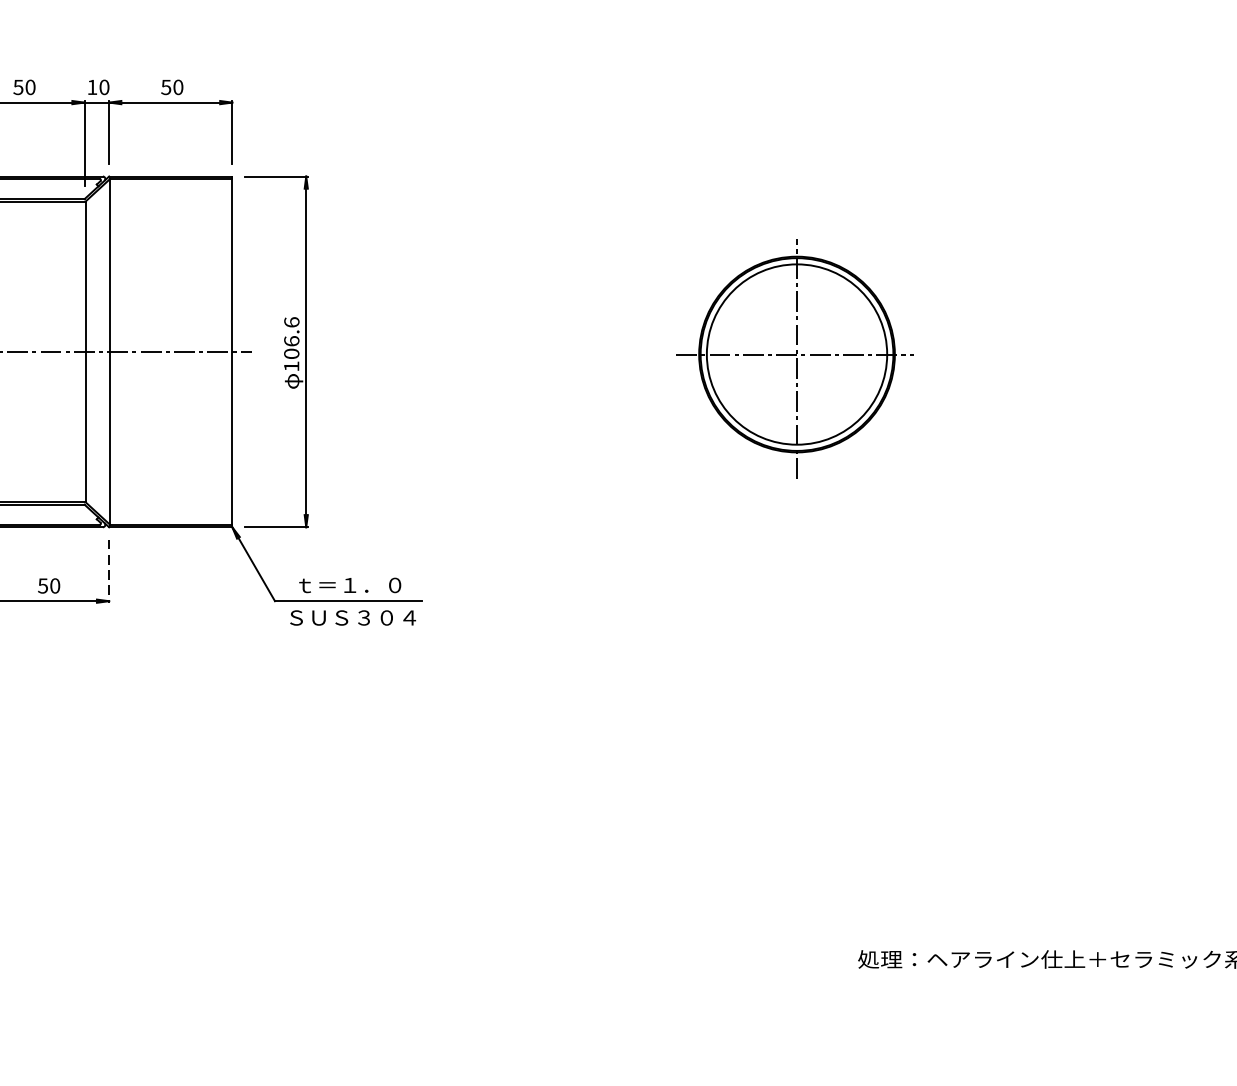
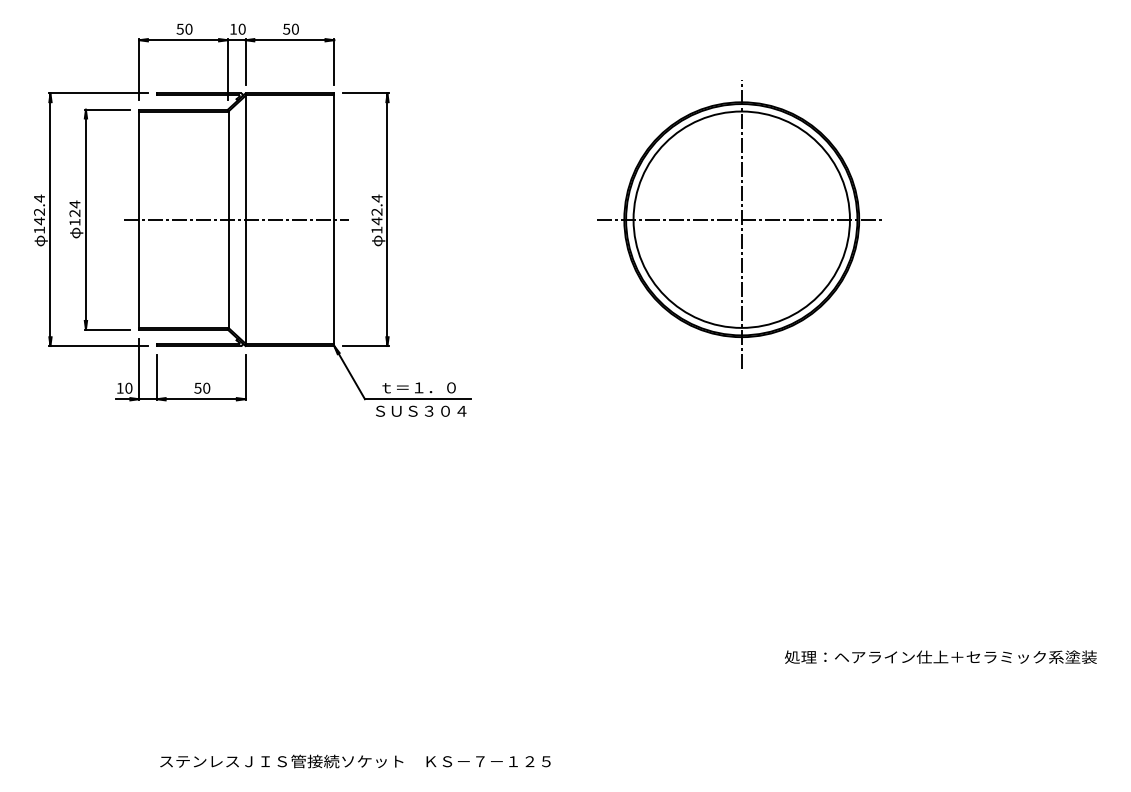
text: (291, 339) -> (376, 210), 106.6 -> 142.4
part: (795, 358) -> (739, 224), size x1.67
line: (109, 571) -> (245, 377), dashed -> solid

